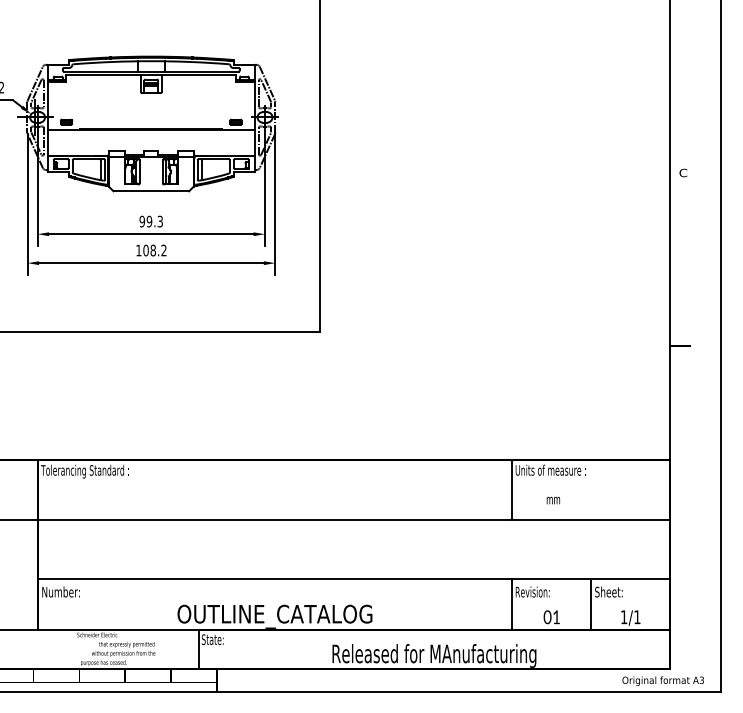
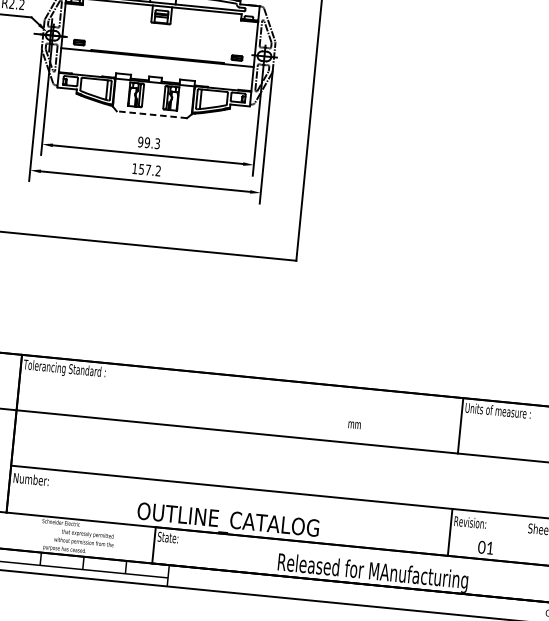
line: (151, 191) -> (152, 114), solid -> dashed
text: (149, 250) -> (144, 169), 108.2 -> 157.2
text: (553, 500) -> (354, 425), moved
line: (591, 604) -> (523, 539), removed

